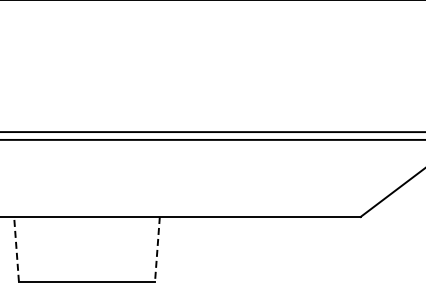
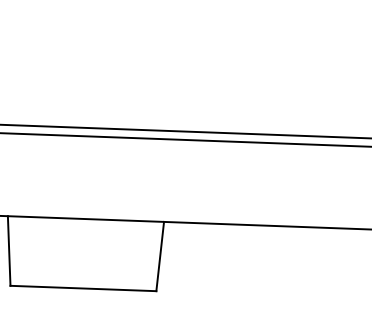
line: (16, 248) -> (9, 250), dashed -> solid
line: (157, 249) -> (160, 256), dashed -> solid

